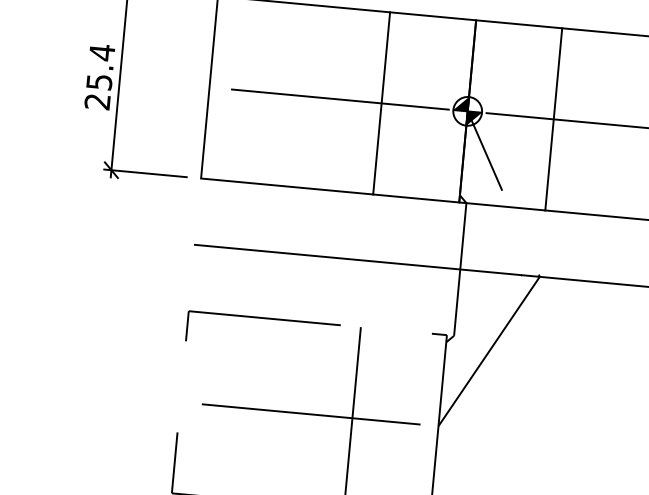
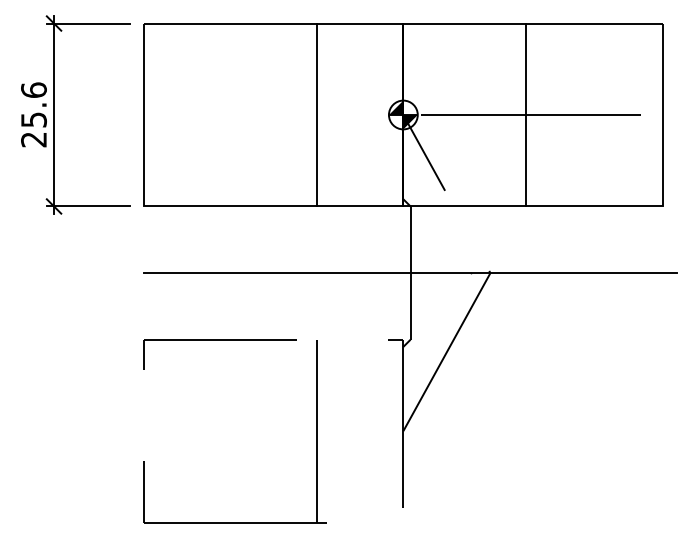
text: (101, 52) -> (33, 90), 25.4 -> 25.6
line: (340, 100) -> (275, 115), removed
line: (553, 118) -> (525, 114), moved
line: (311, 414) -> (275, 431), removed

